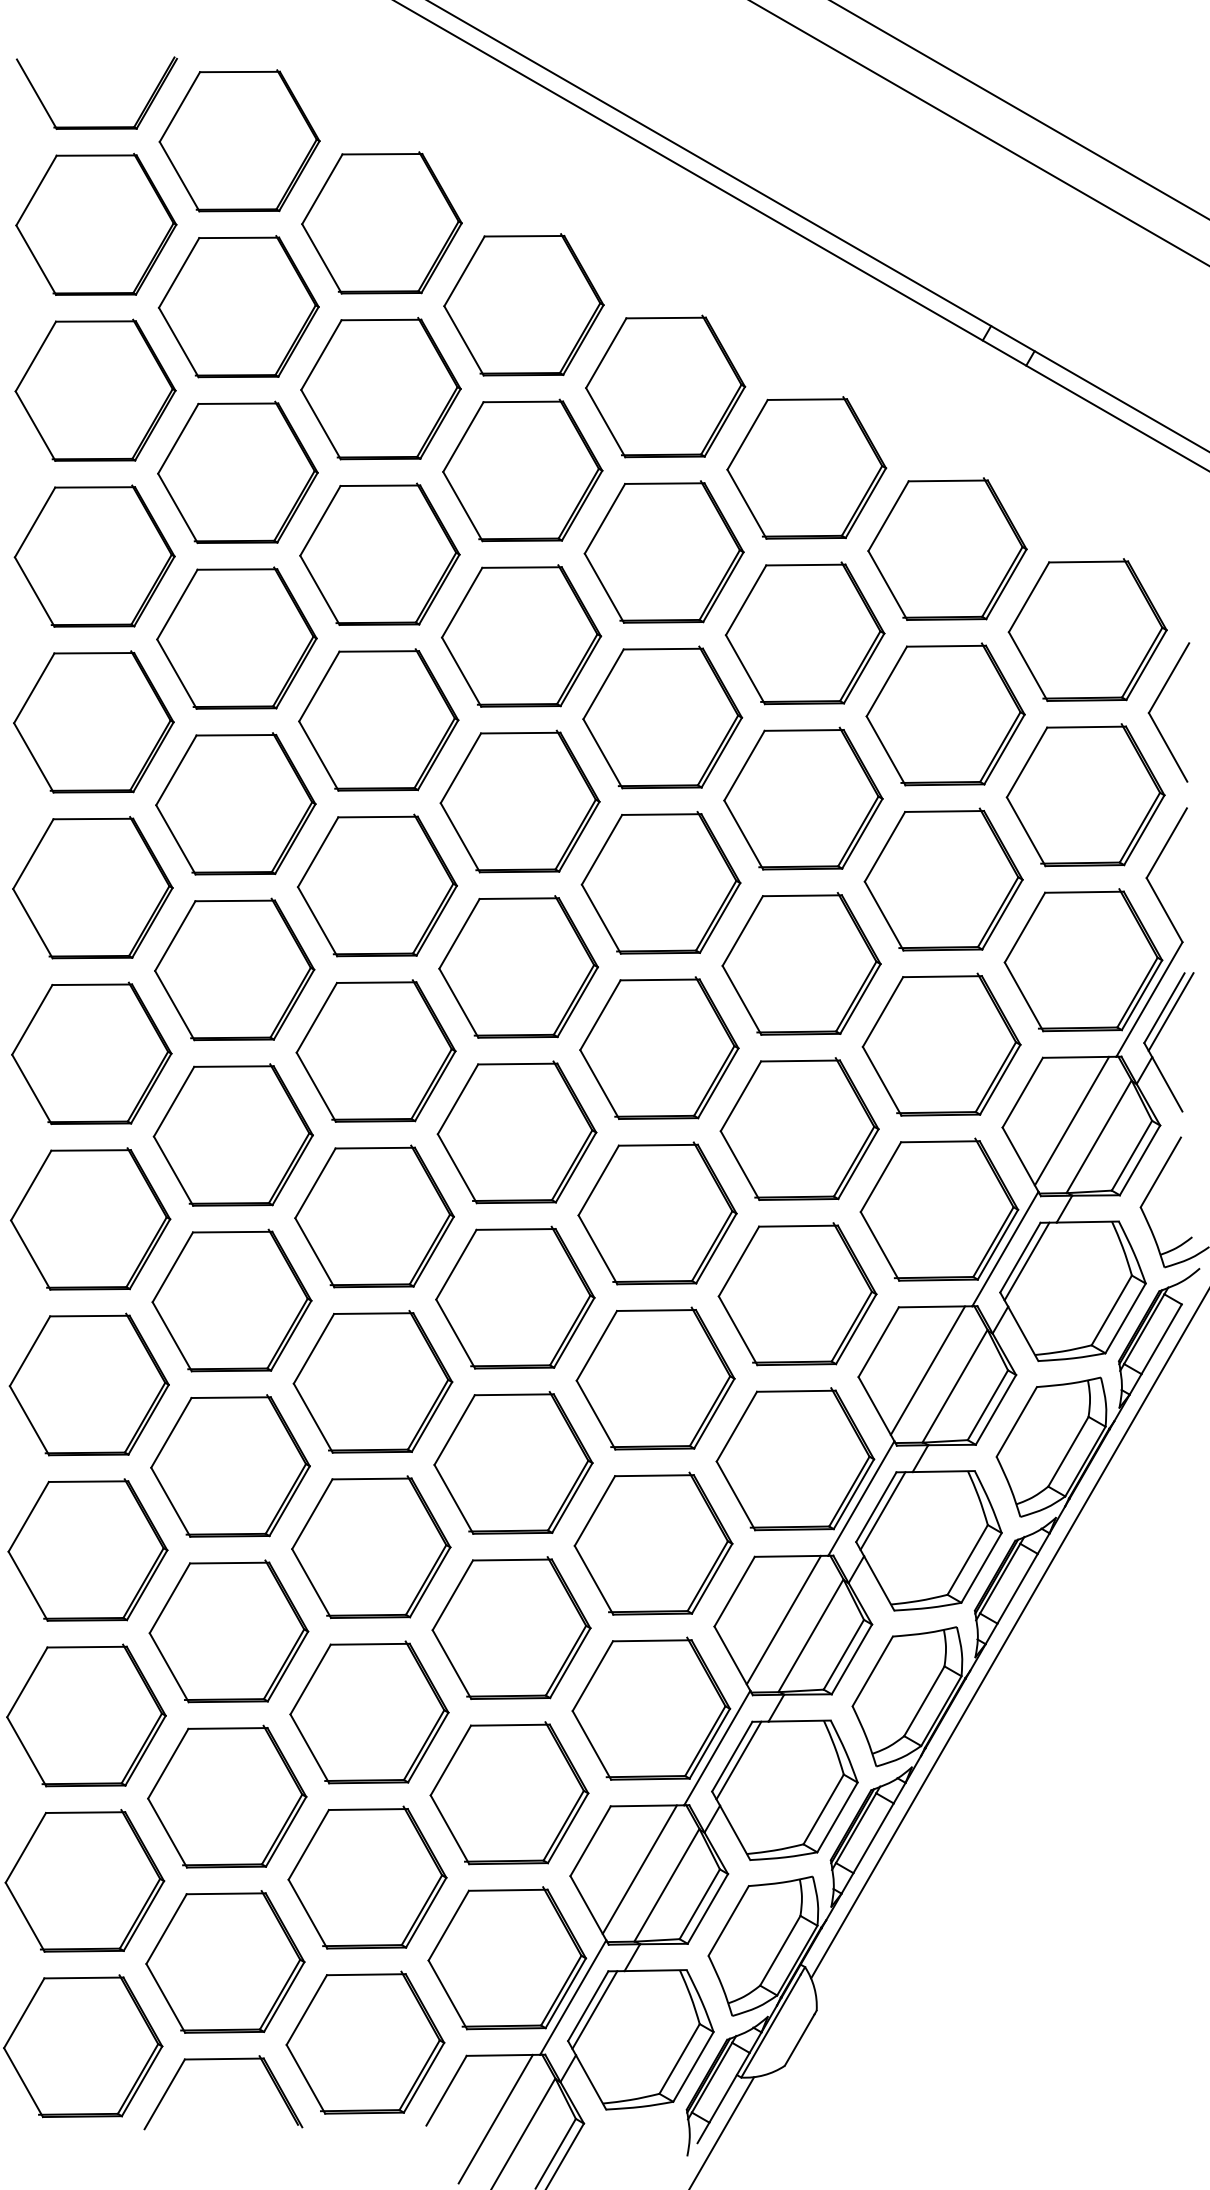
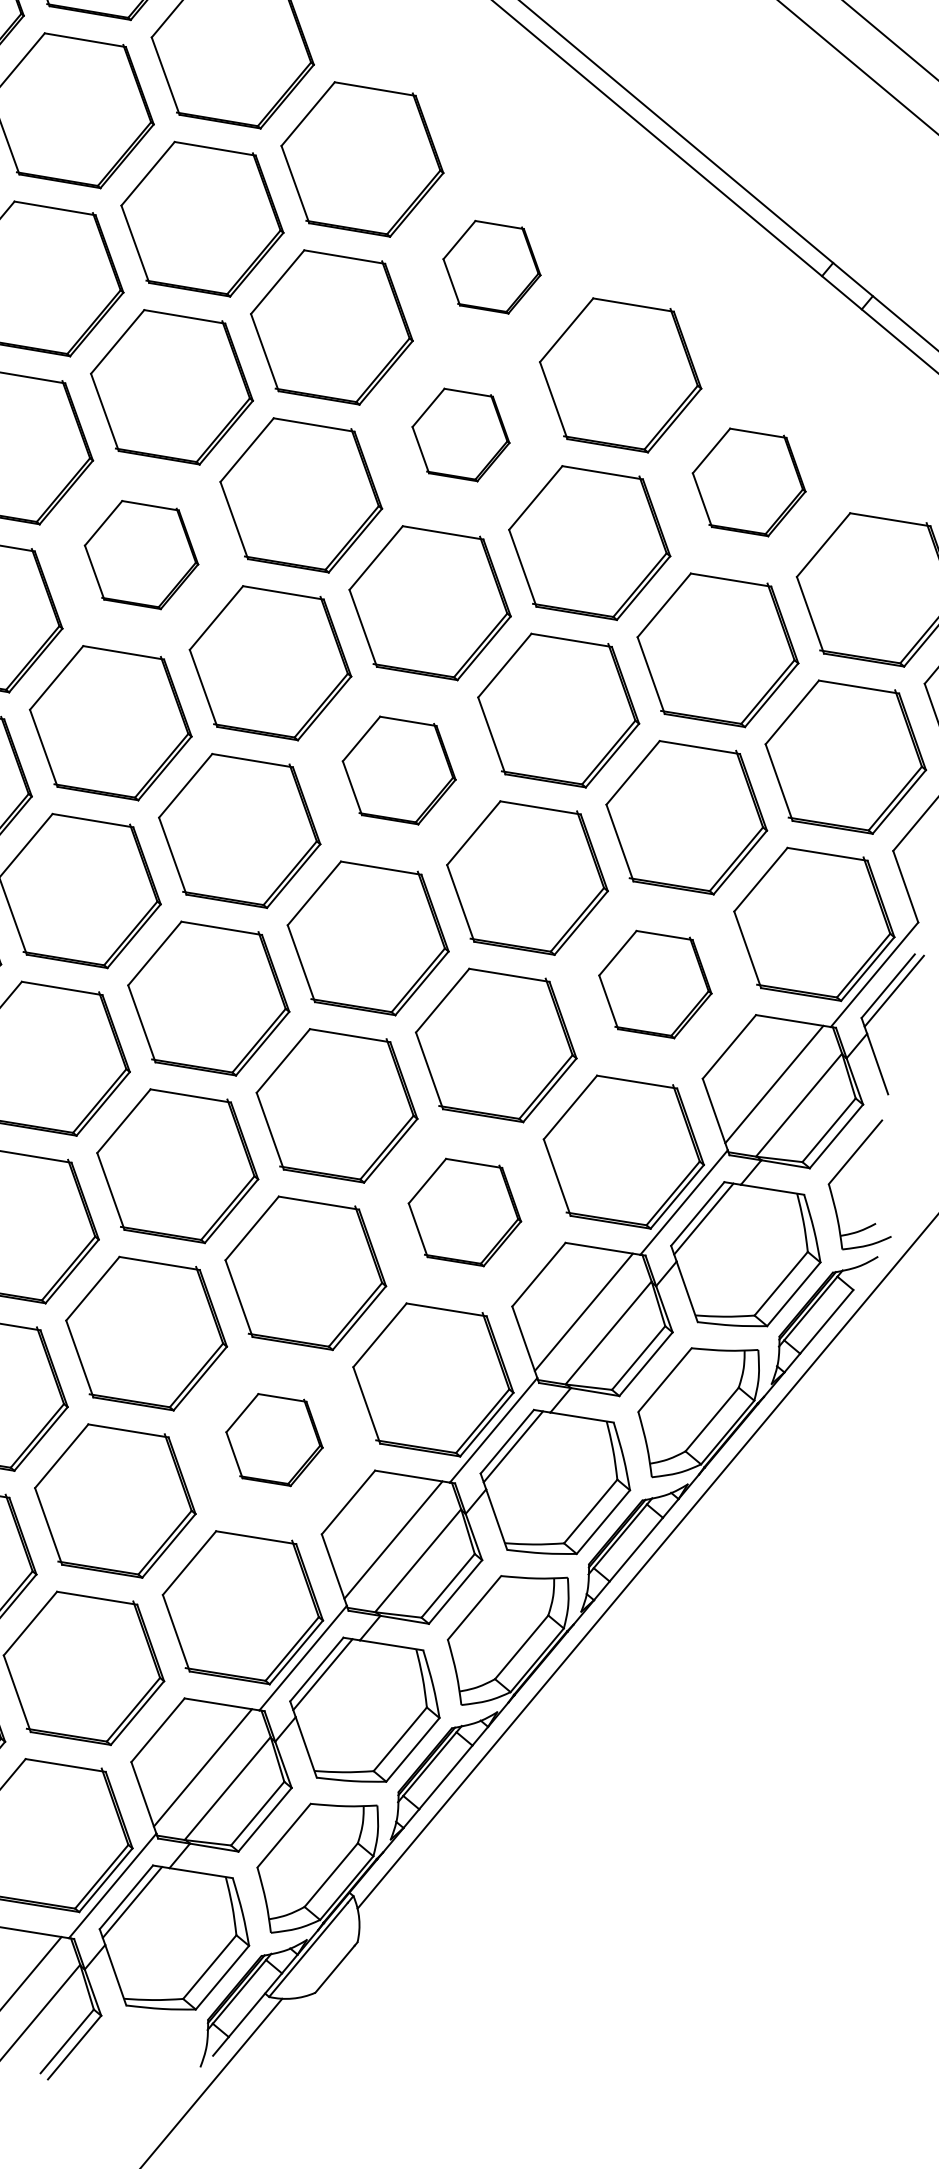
part: (665, 386) -> (491, 266), size x0.6
part: (947, 548) -> (749, 481), size x0.7
part: (663, 551) -> (460, 433), size x0.6
part: (378, 719) -> (141, 553), size x0.7
part: (660, 882) -> (398, 769), size x0.7
part: (941, 1044) -> (655, 983), size x0.7
part: (797, 1294) -> (464, 1211), size x0.7
part: (653, 1543) -> (274, 1439), size x0.6

